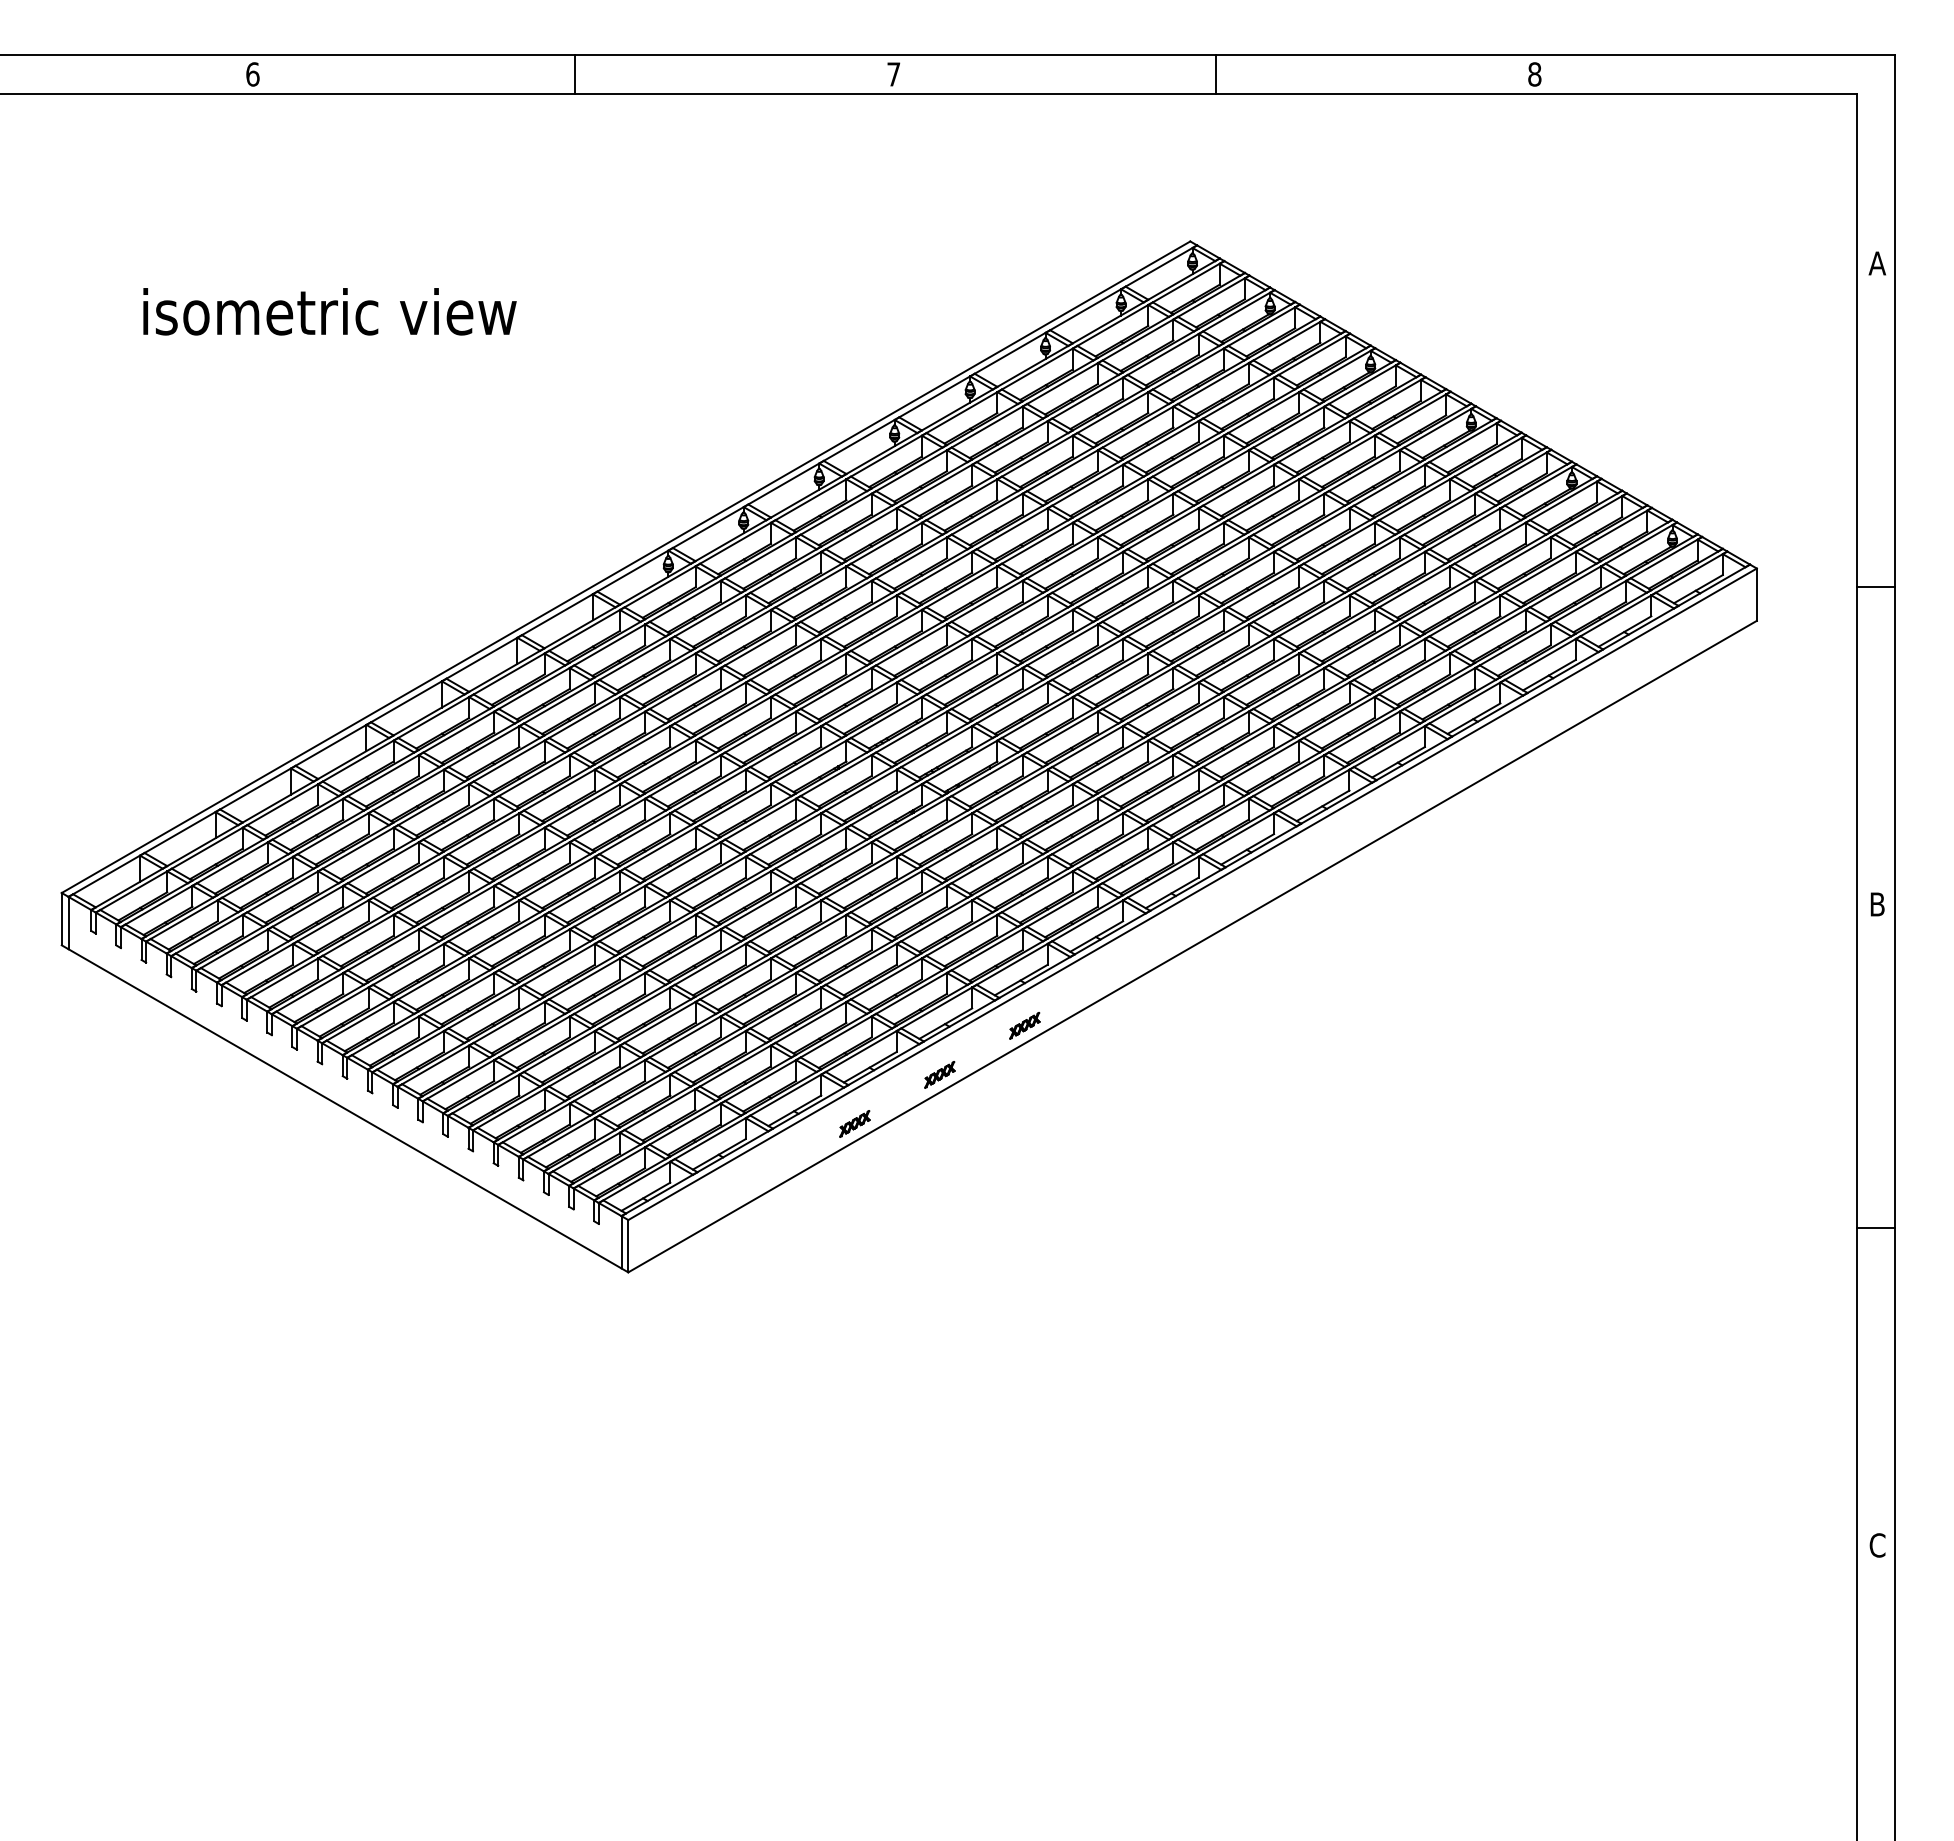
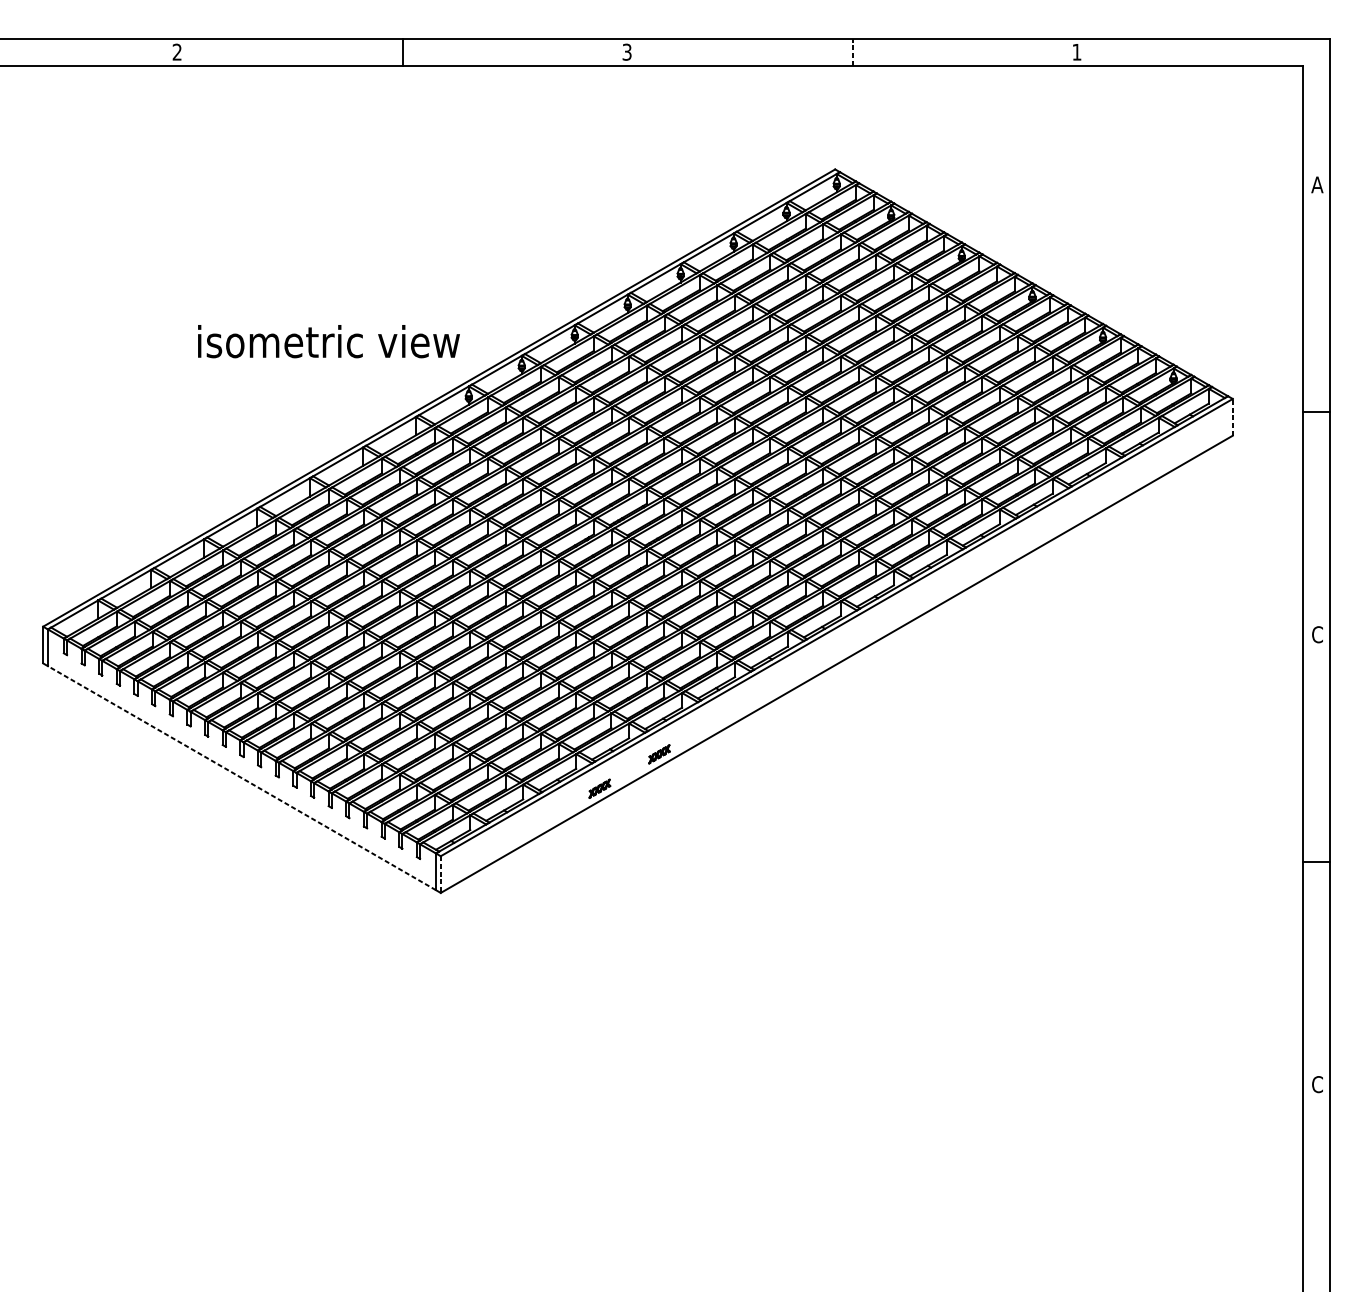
text: (252, 74) -> (177, 52), 6 -> 2
text: (893, 74) -> (626, 52), 7 -> 3
line: (1215, 74) -> (852, 52), solid -> dashed
text: (1534, 74) -> (1076, 52), 8 -> 1
text: (329, 311) -> (328, 341), moved
line: (1756, 594) -> (1232, 417), solid -> dashed
text: (1877, 904) -> (1317, 634), B -> C
part: (1024, 1025) -> (718, 719), removed
line: (344, 1108) -> (241, 777), solid -> dashed
line: (628, 1246) -> (440, 874), solid -> dashed

